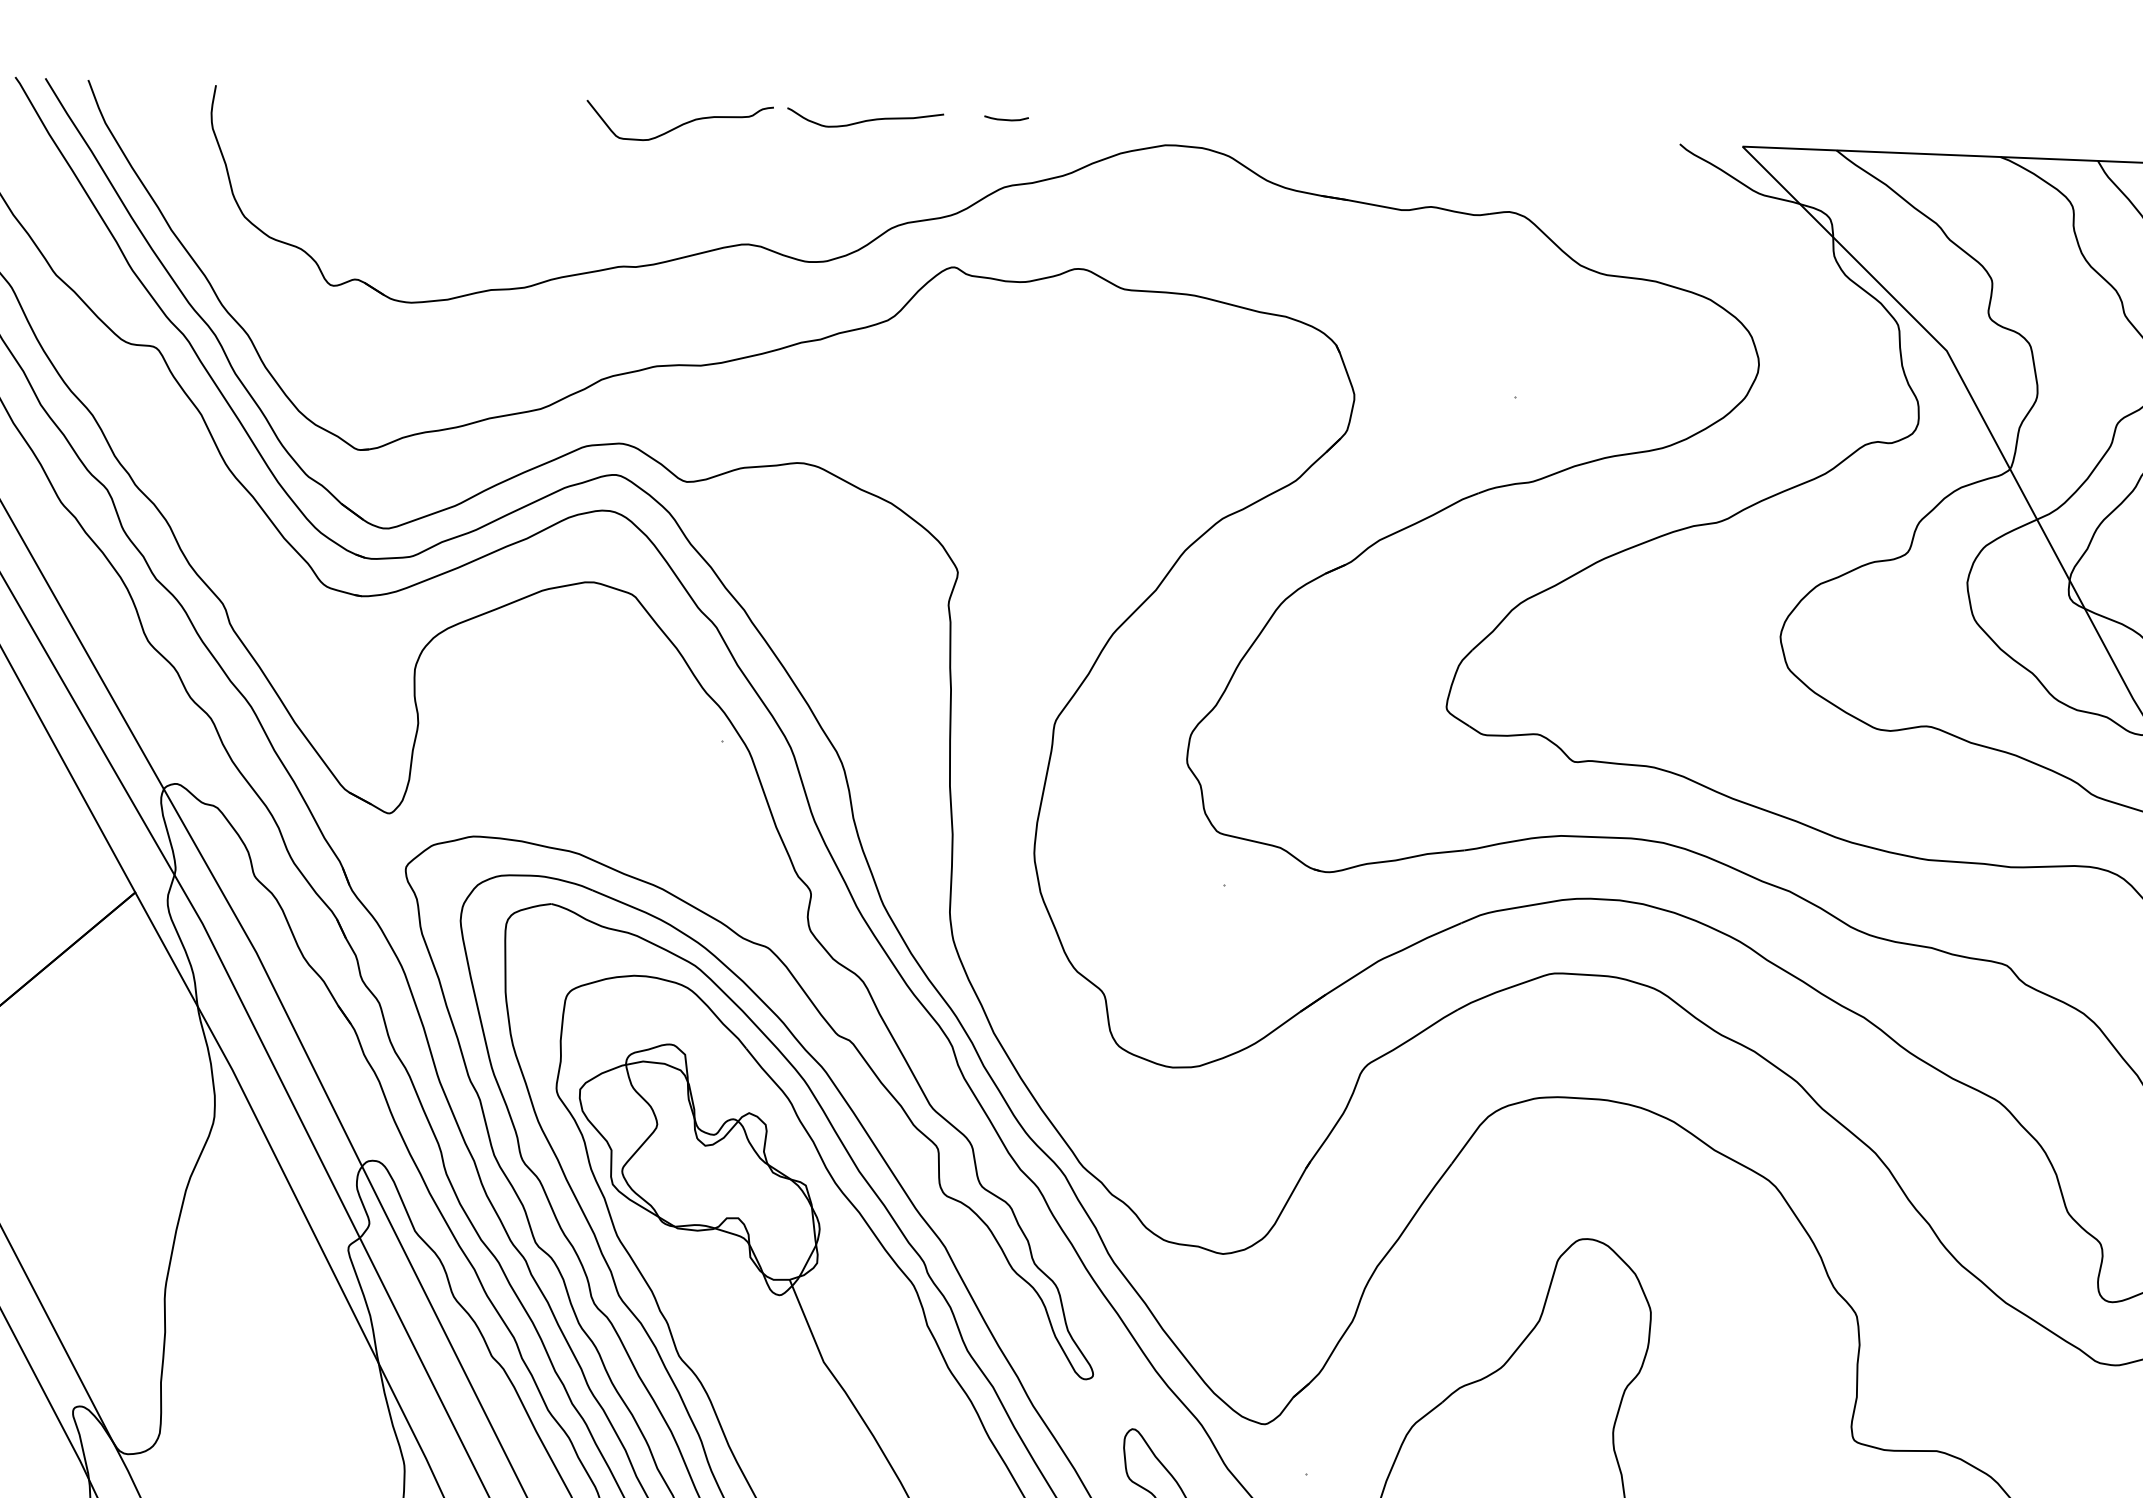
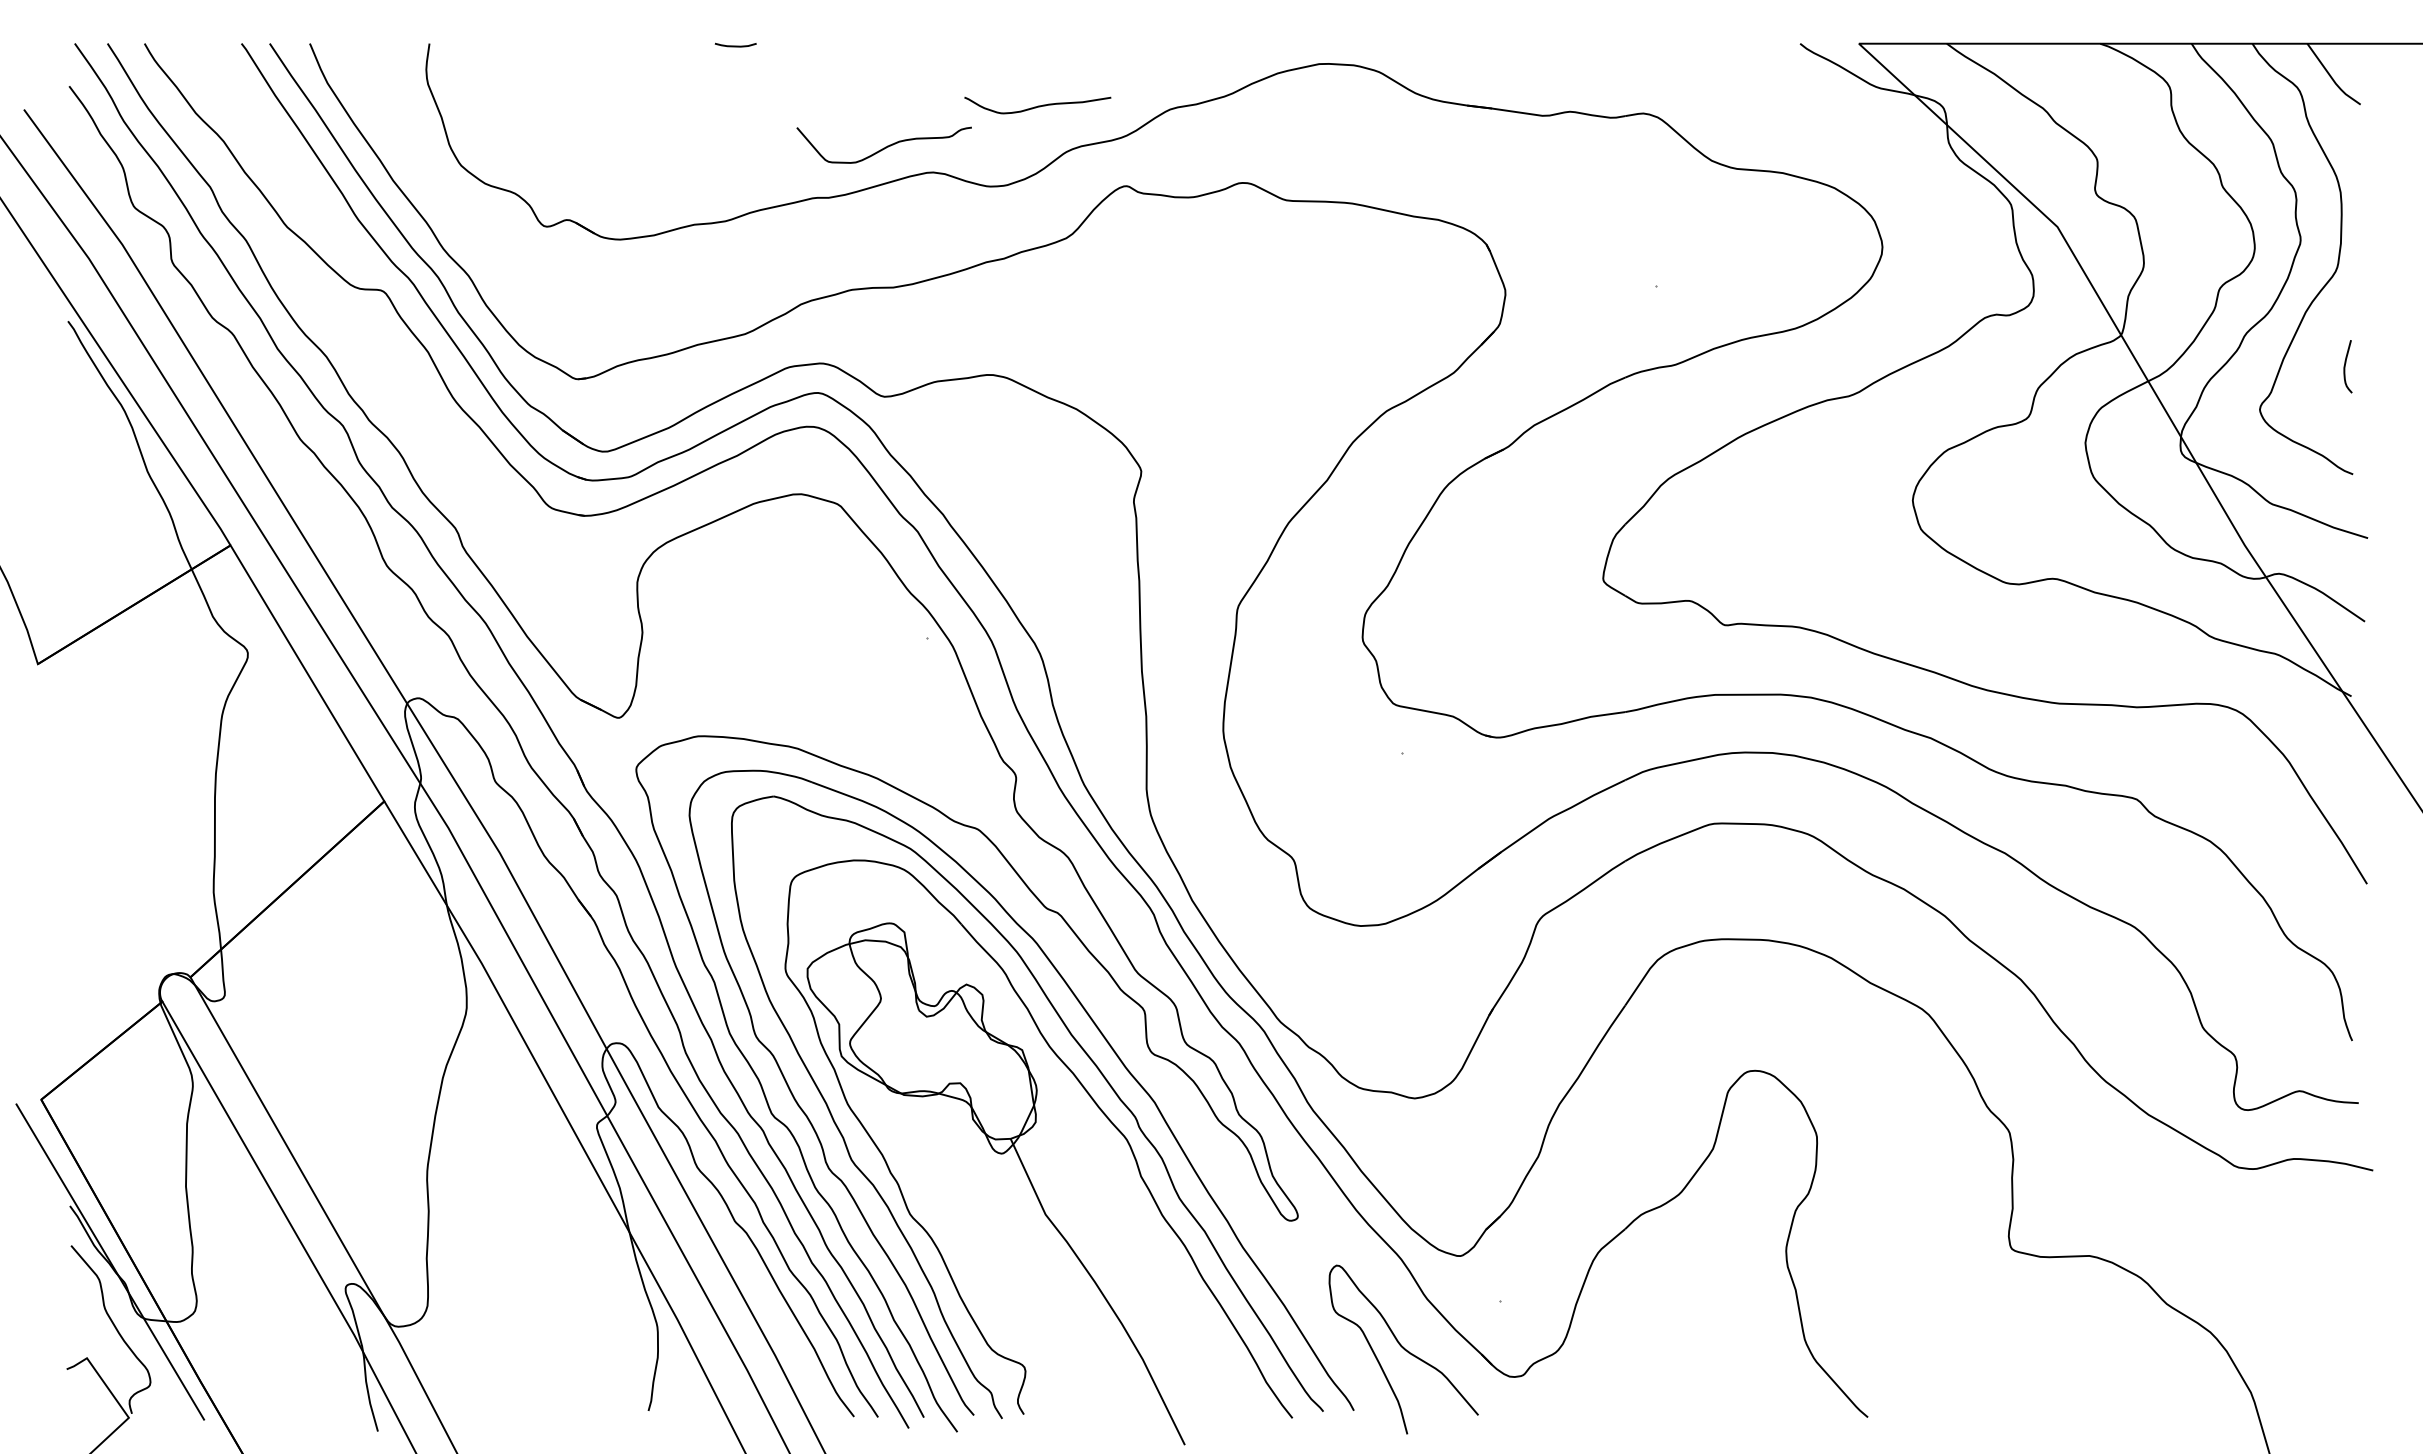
curve: (1006, 118) -> (735, 45), moved
curve: (866, 119) -> (1038, 105), moved
curve: (680, 124) -> (885, 146), moved

